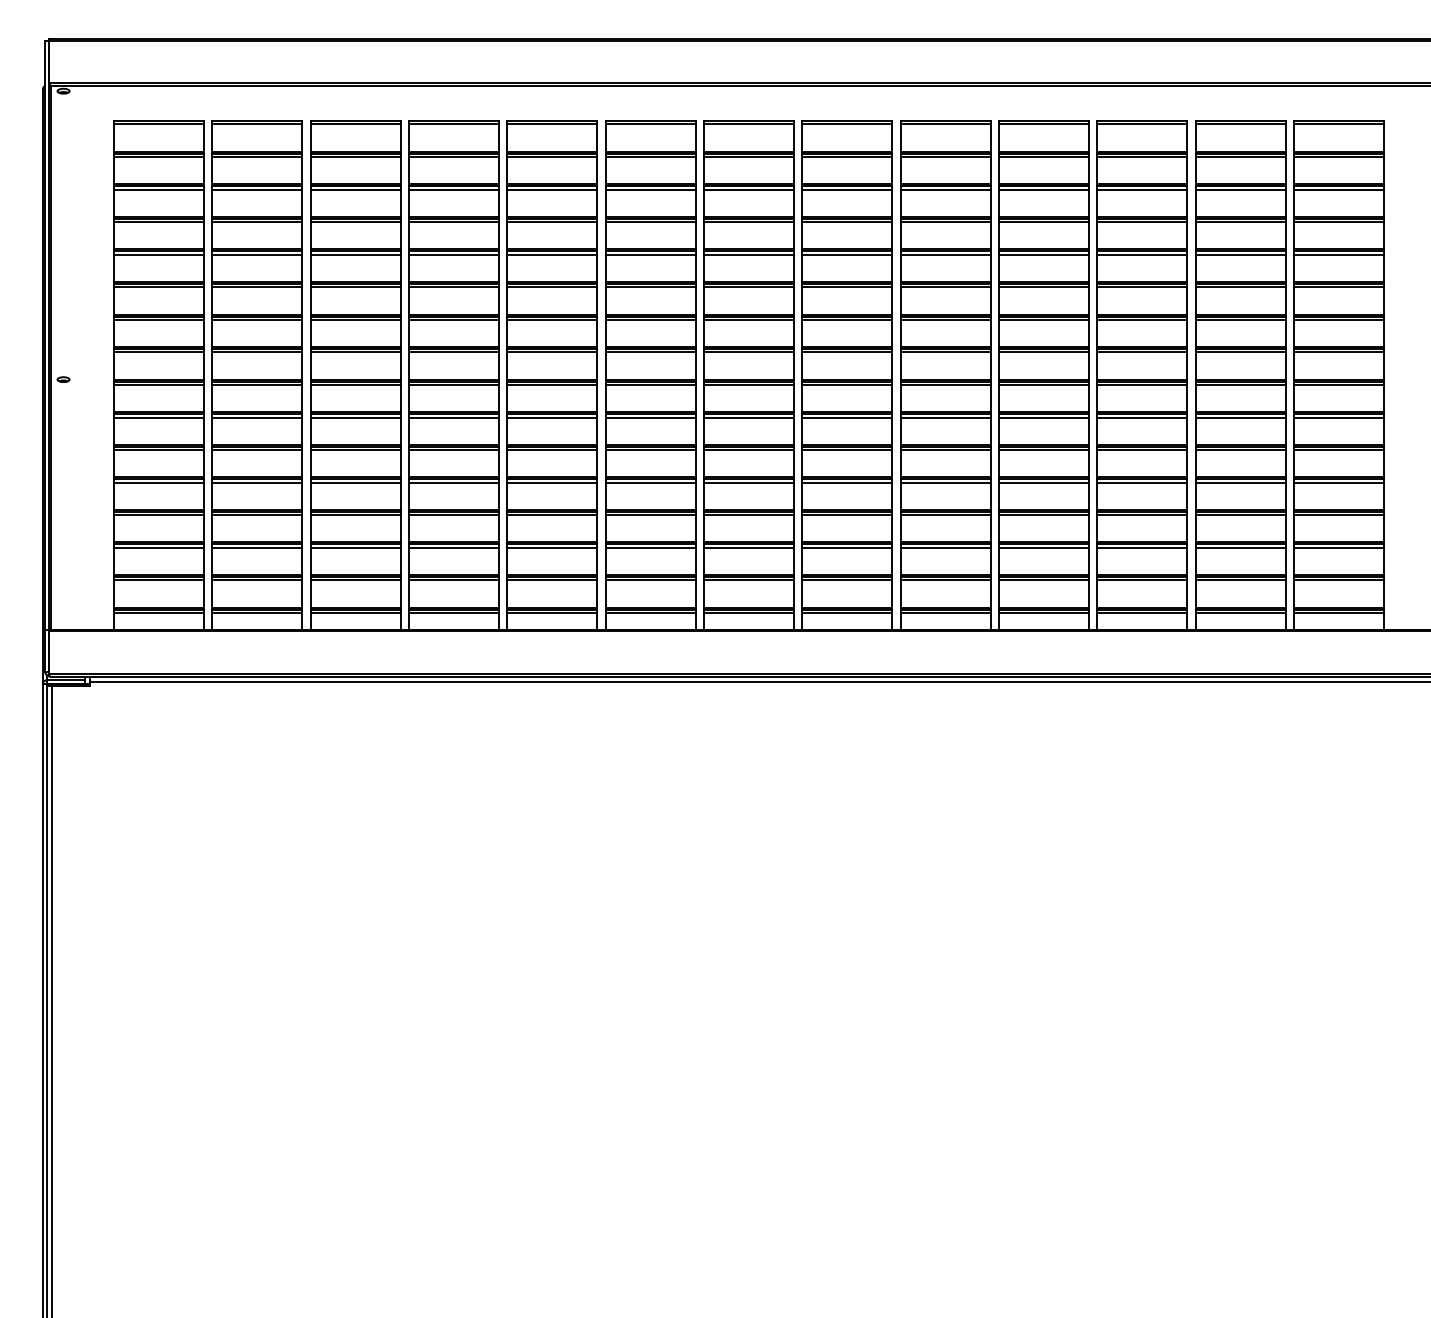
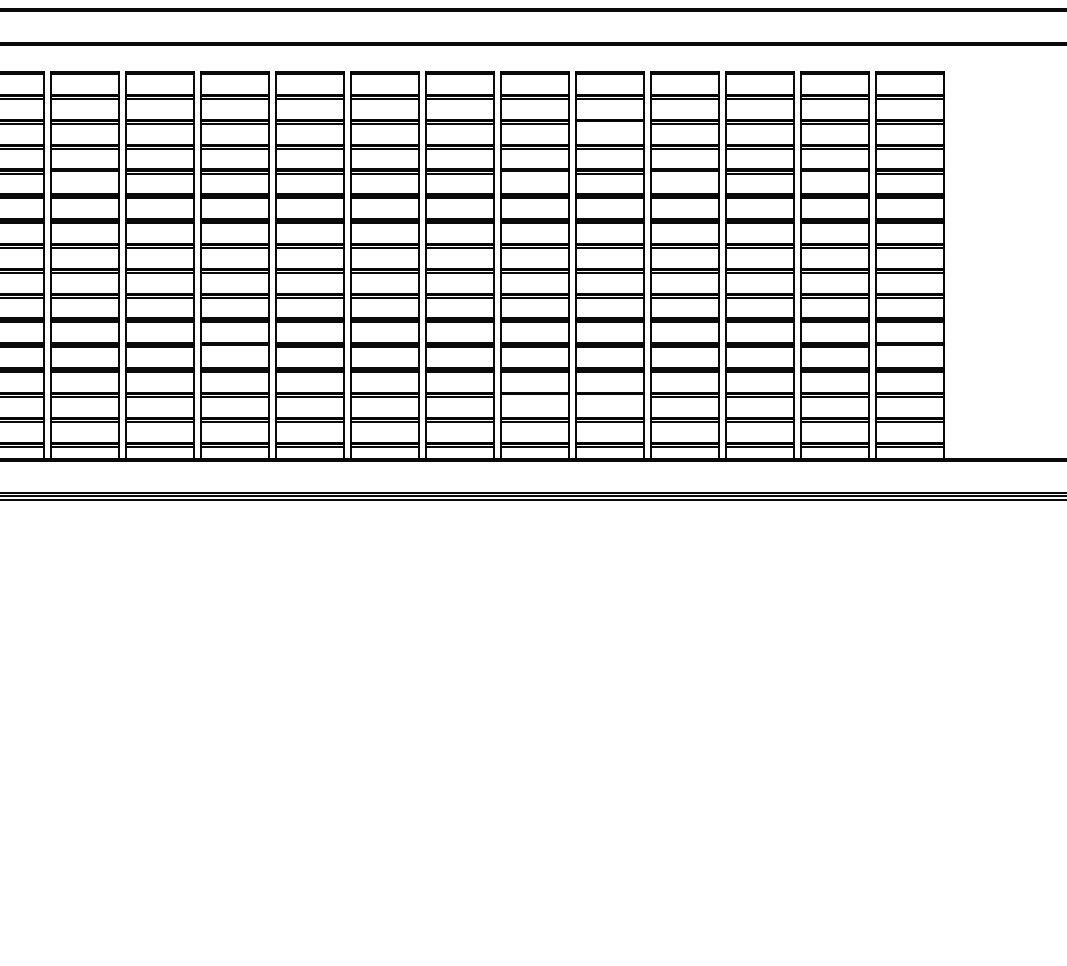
line: (945, 189) -> (609, 123), removed
line: (257, 254) -> (85, 173), removed
line: (847, 254) -> (535, 173), removed
line: (1043, 254) -> (684, 173), removed
line: (1240, 254) -> (834, 173), removed
line: (453, 482) -> (234, 347), removed
line: (1338, 482) -> (909, 347), removed
line: (847, 547) -> (535, 396), removed
line: (945, 547) -> (609, 396), removed

